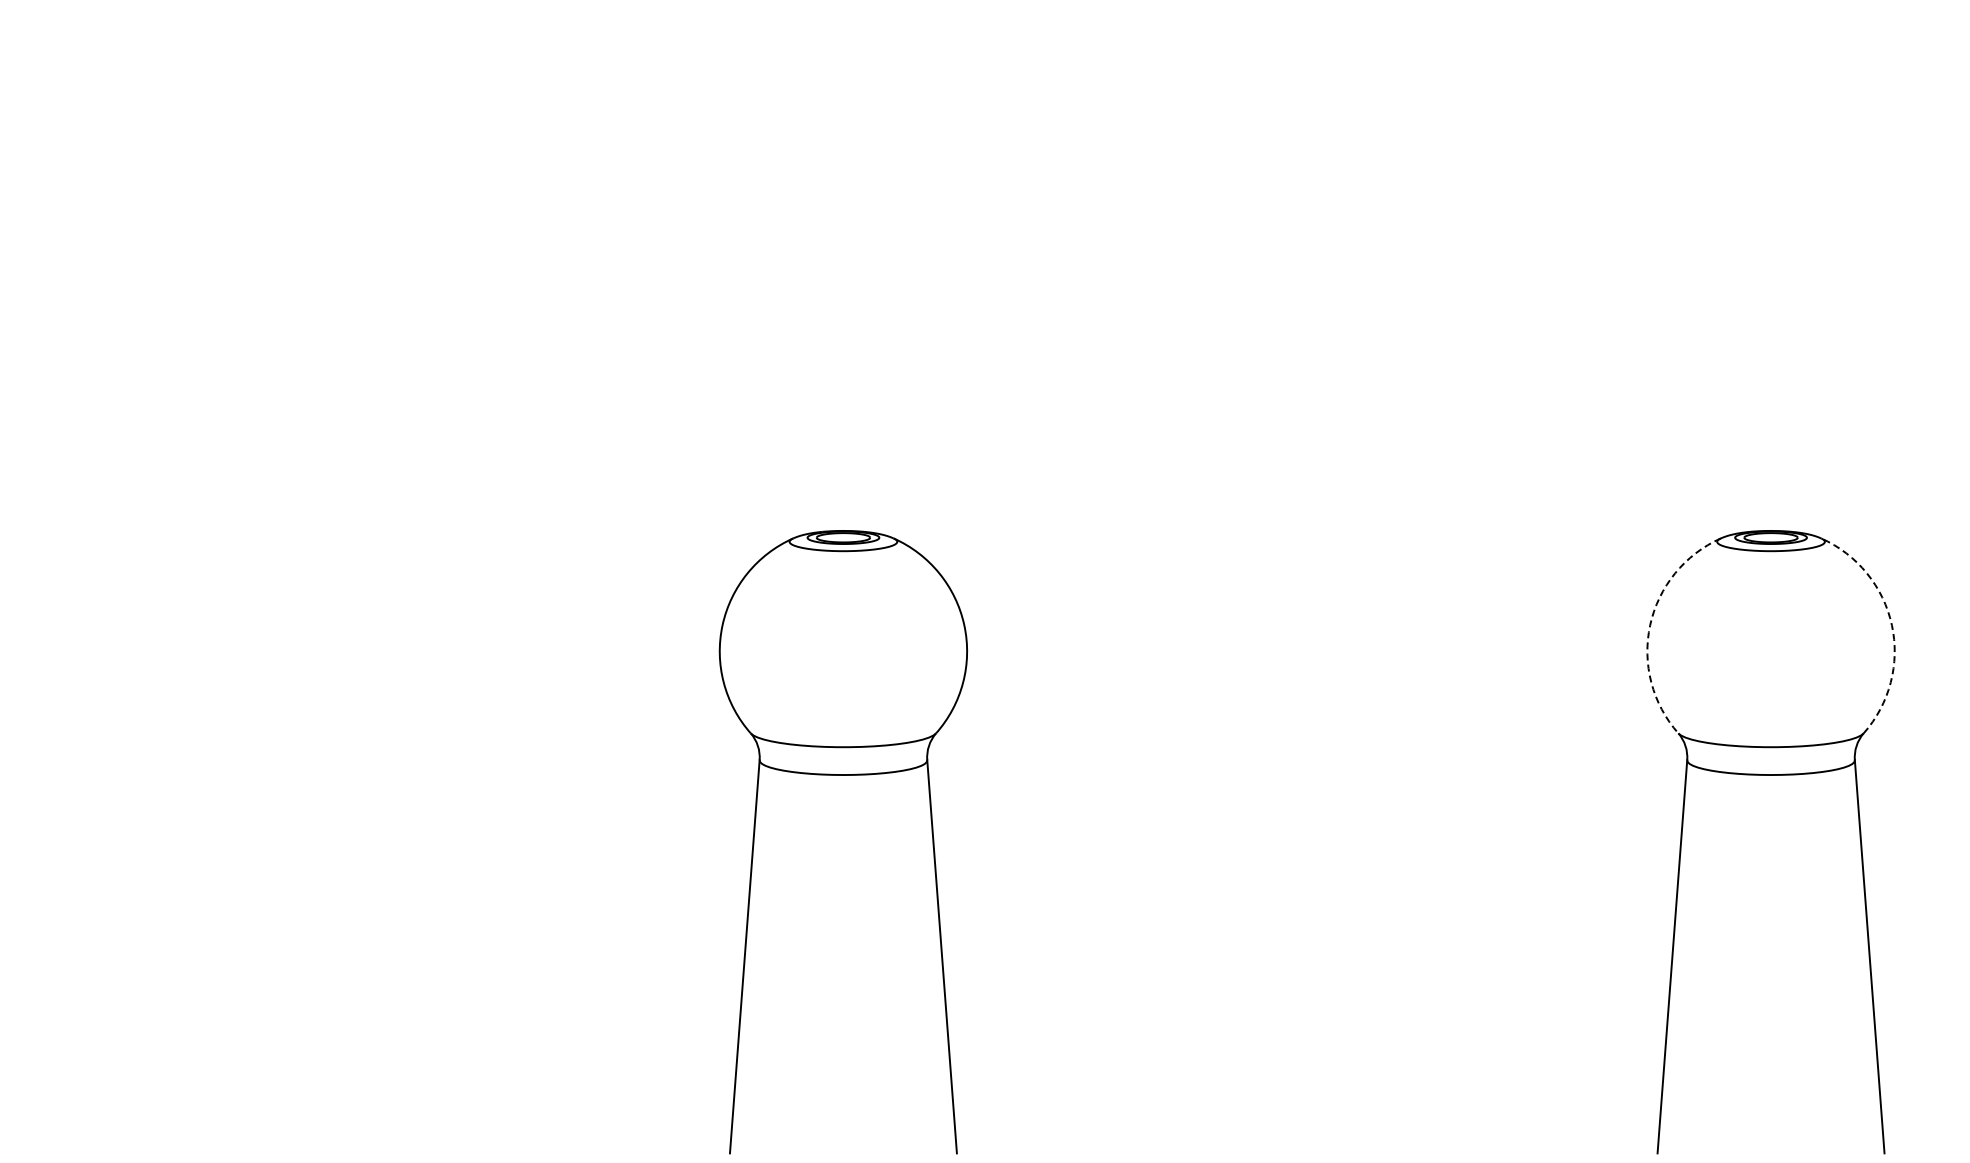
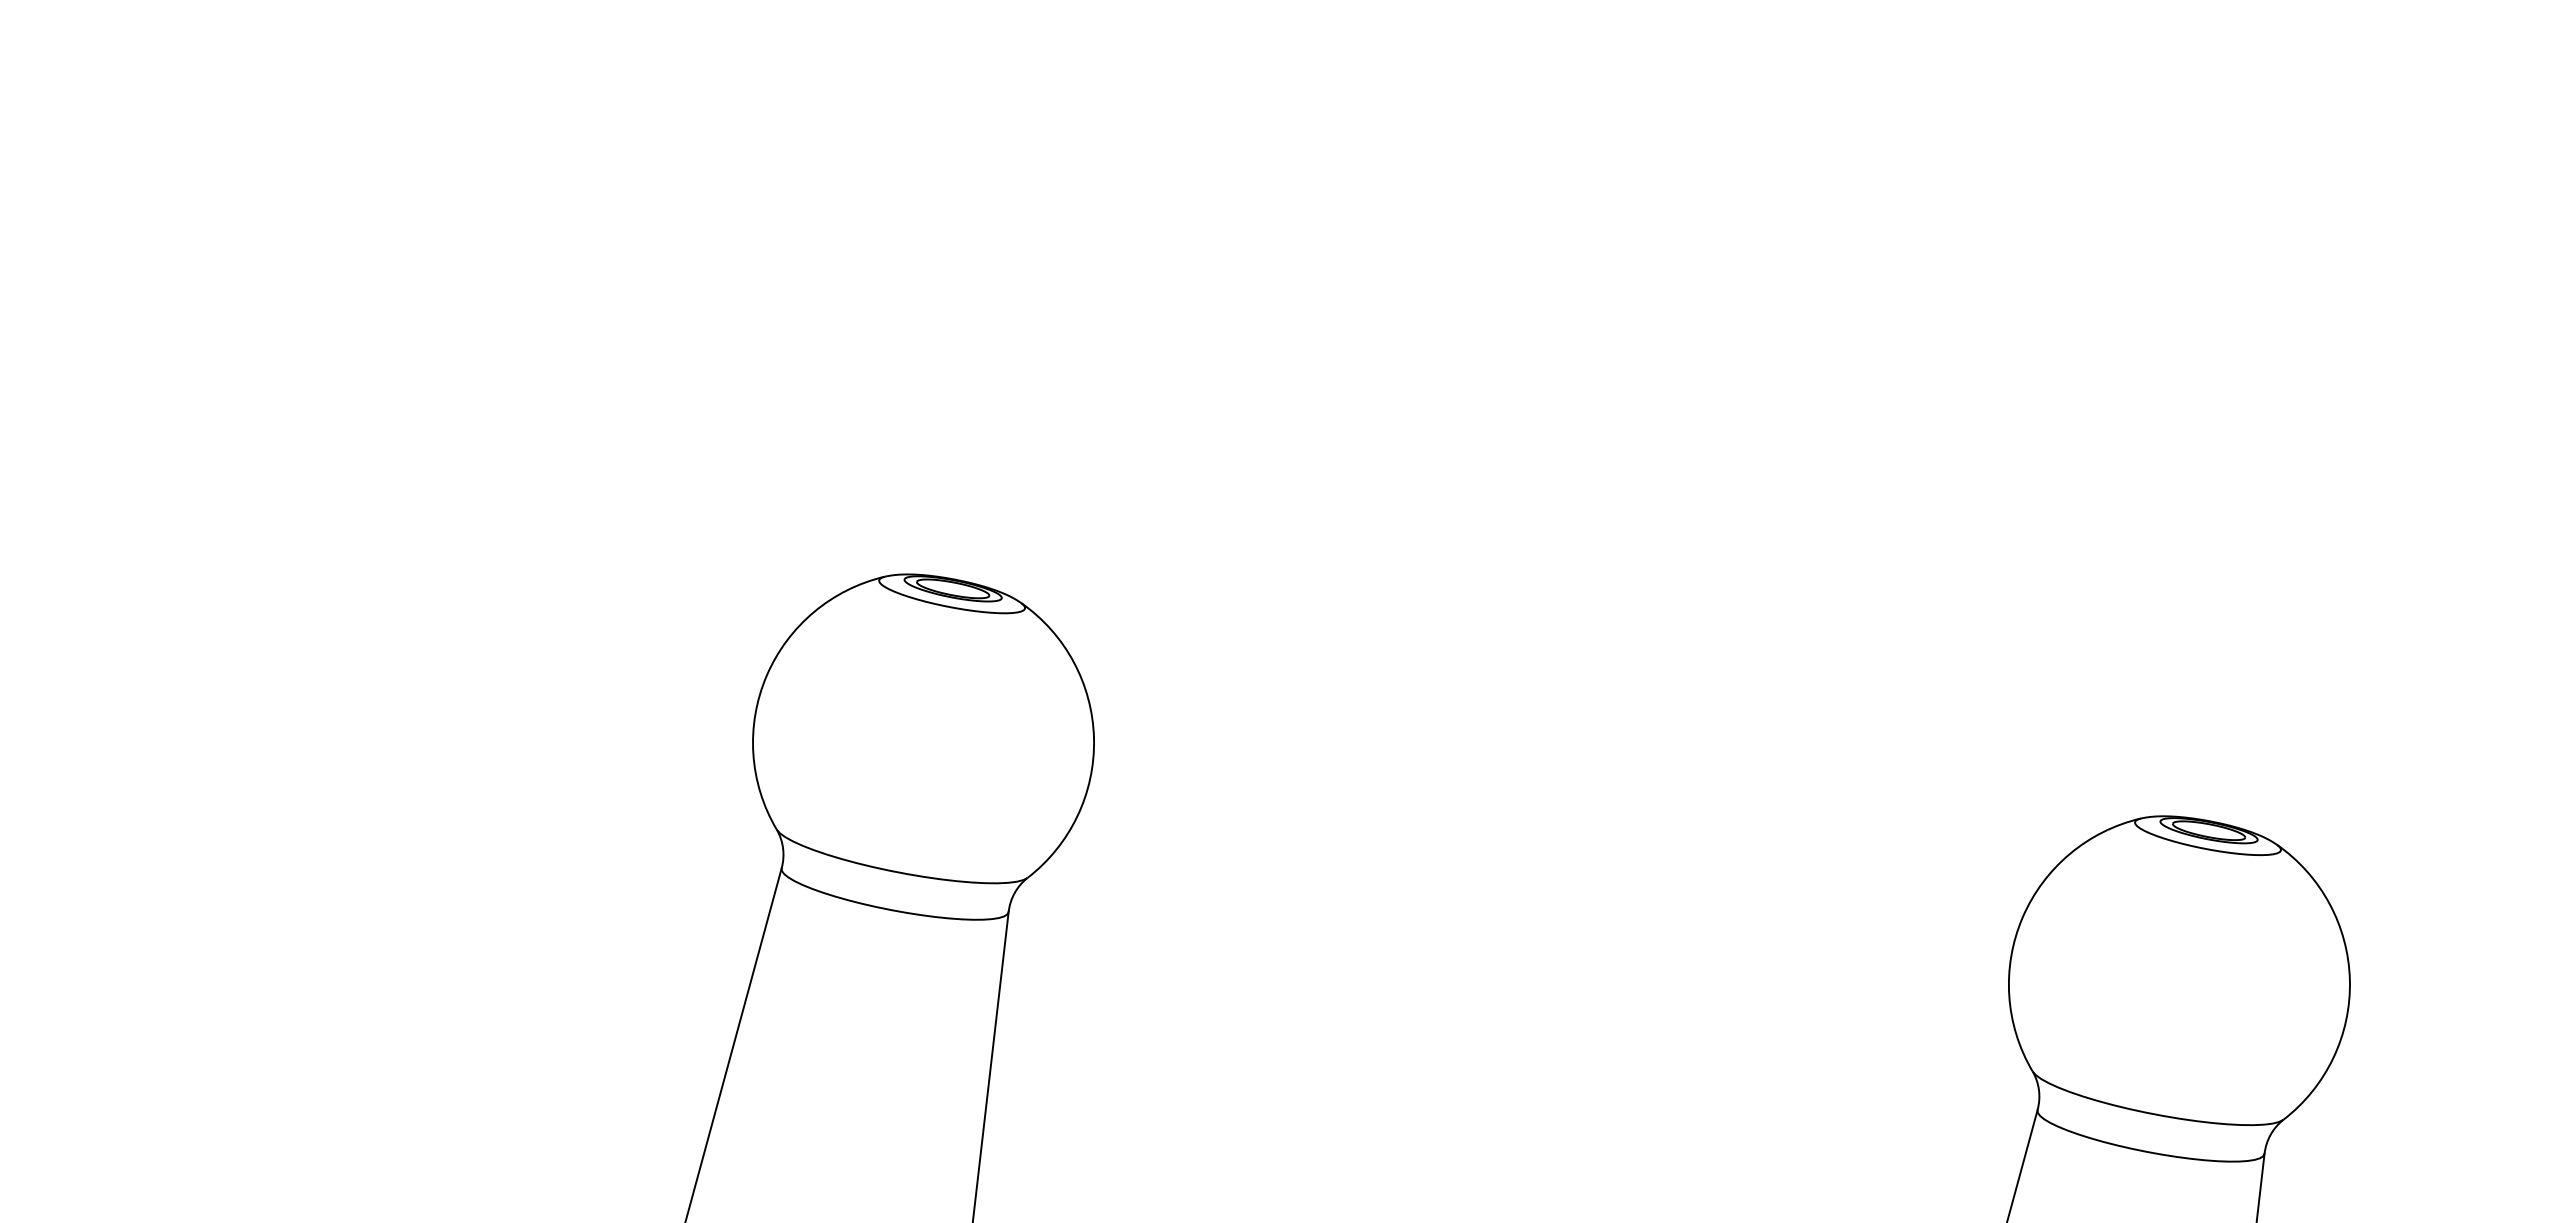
arc: (1650, 625) -> (2022, 918), dashed -> solid
arc: (1891, 625) -> (2349, 980), dashed -> solid

